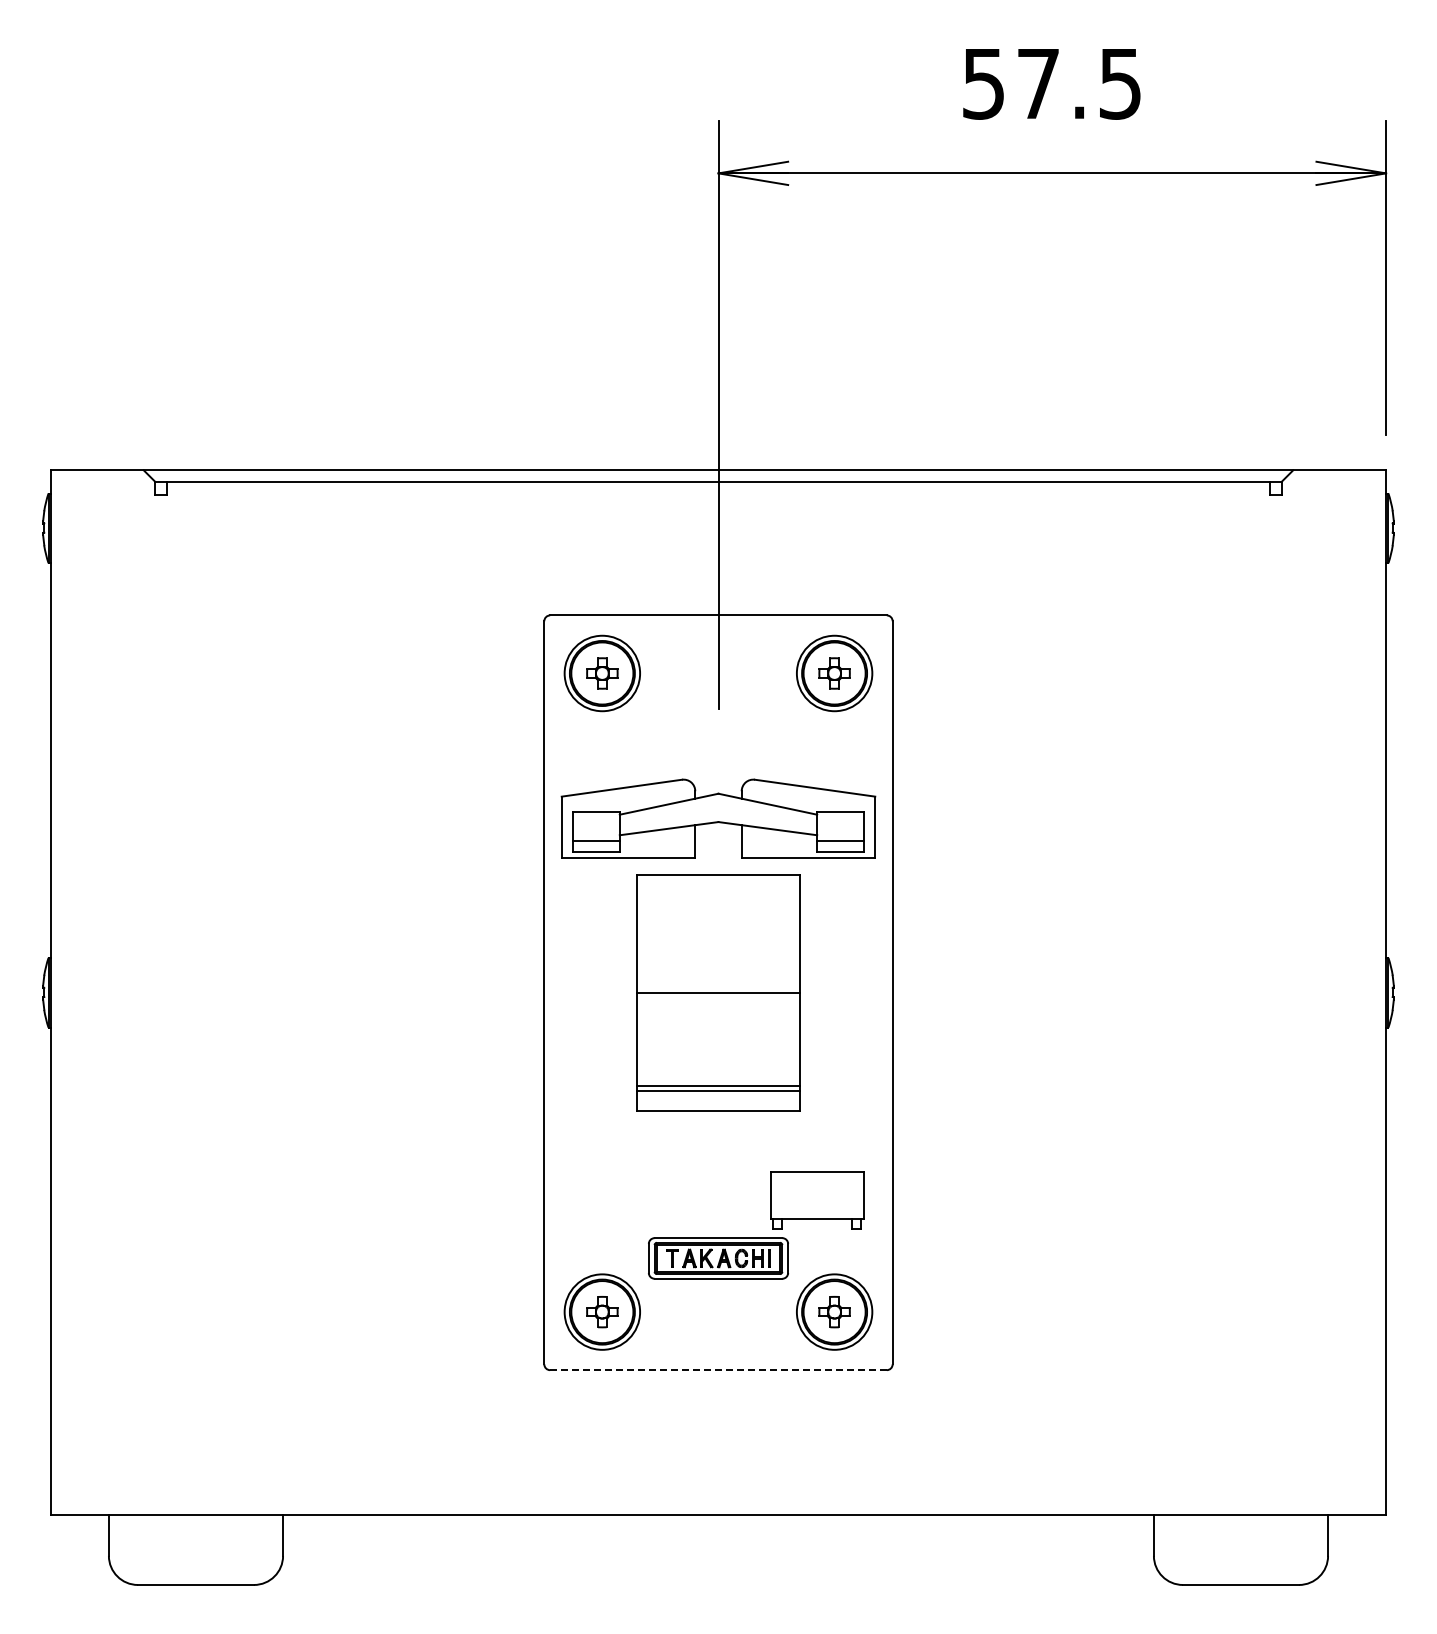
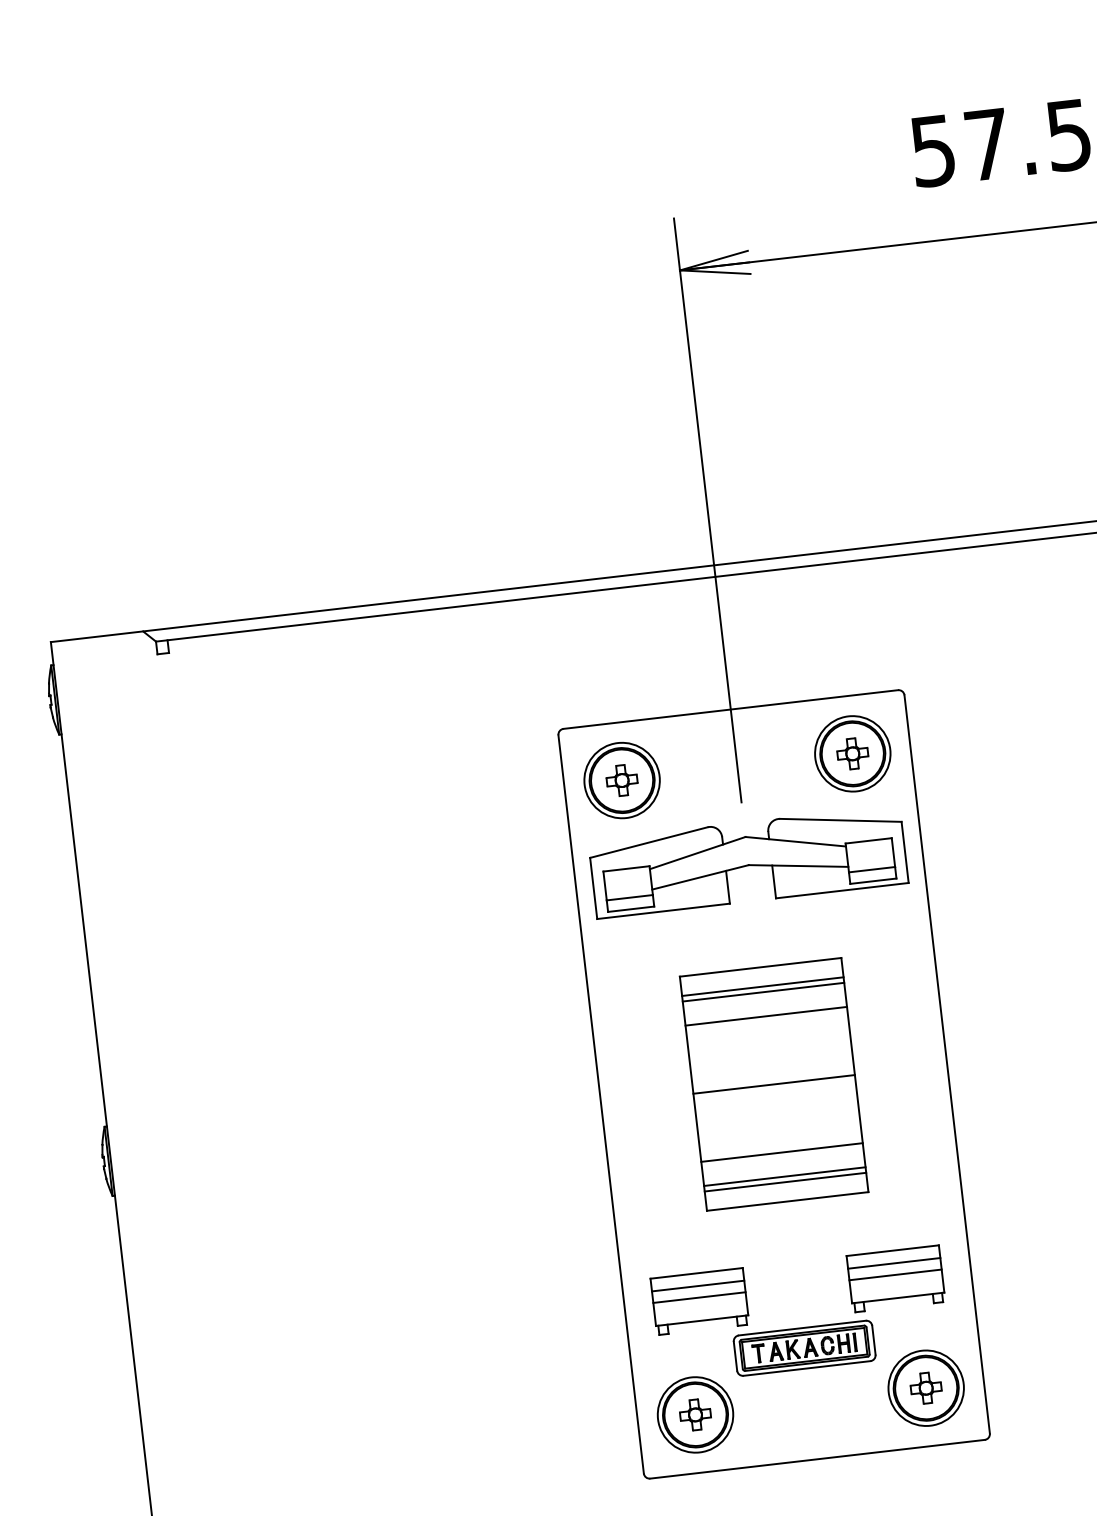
part: (718, 818) -> (748, 861), moved
line: (718, 894) -> (762, 986), added
line: (718, 899) -> (763, 991), added
line: (718, 924) -> (766, 1016), added
line: (718, 1061) -> (782, 1152), added
line: (816, 1184) -> (893, 1263), added
line: (816, 1196) -> (894, 1275), added
part: (619, 1200) -> (699, 1302), added
line: (718, 1370) -> (817, 1459), dashed -> solid

